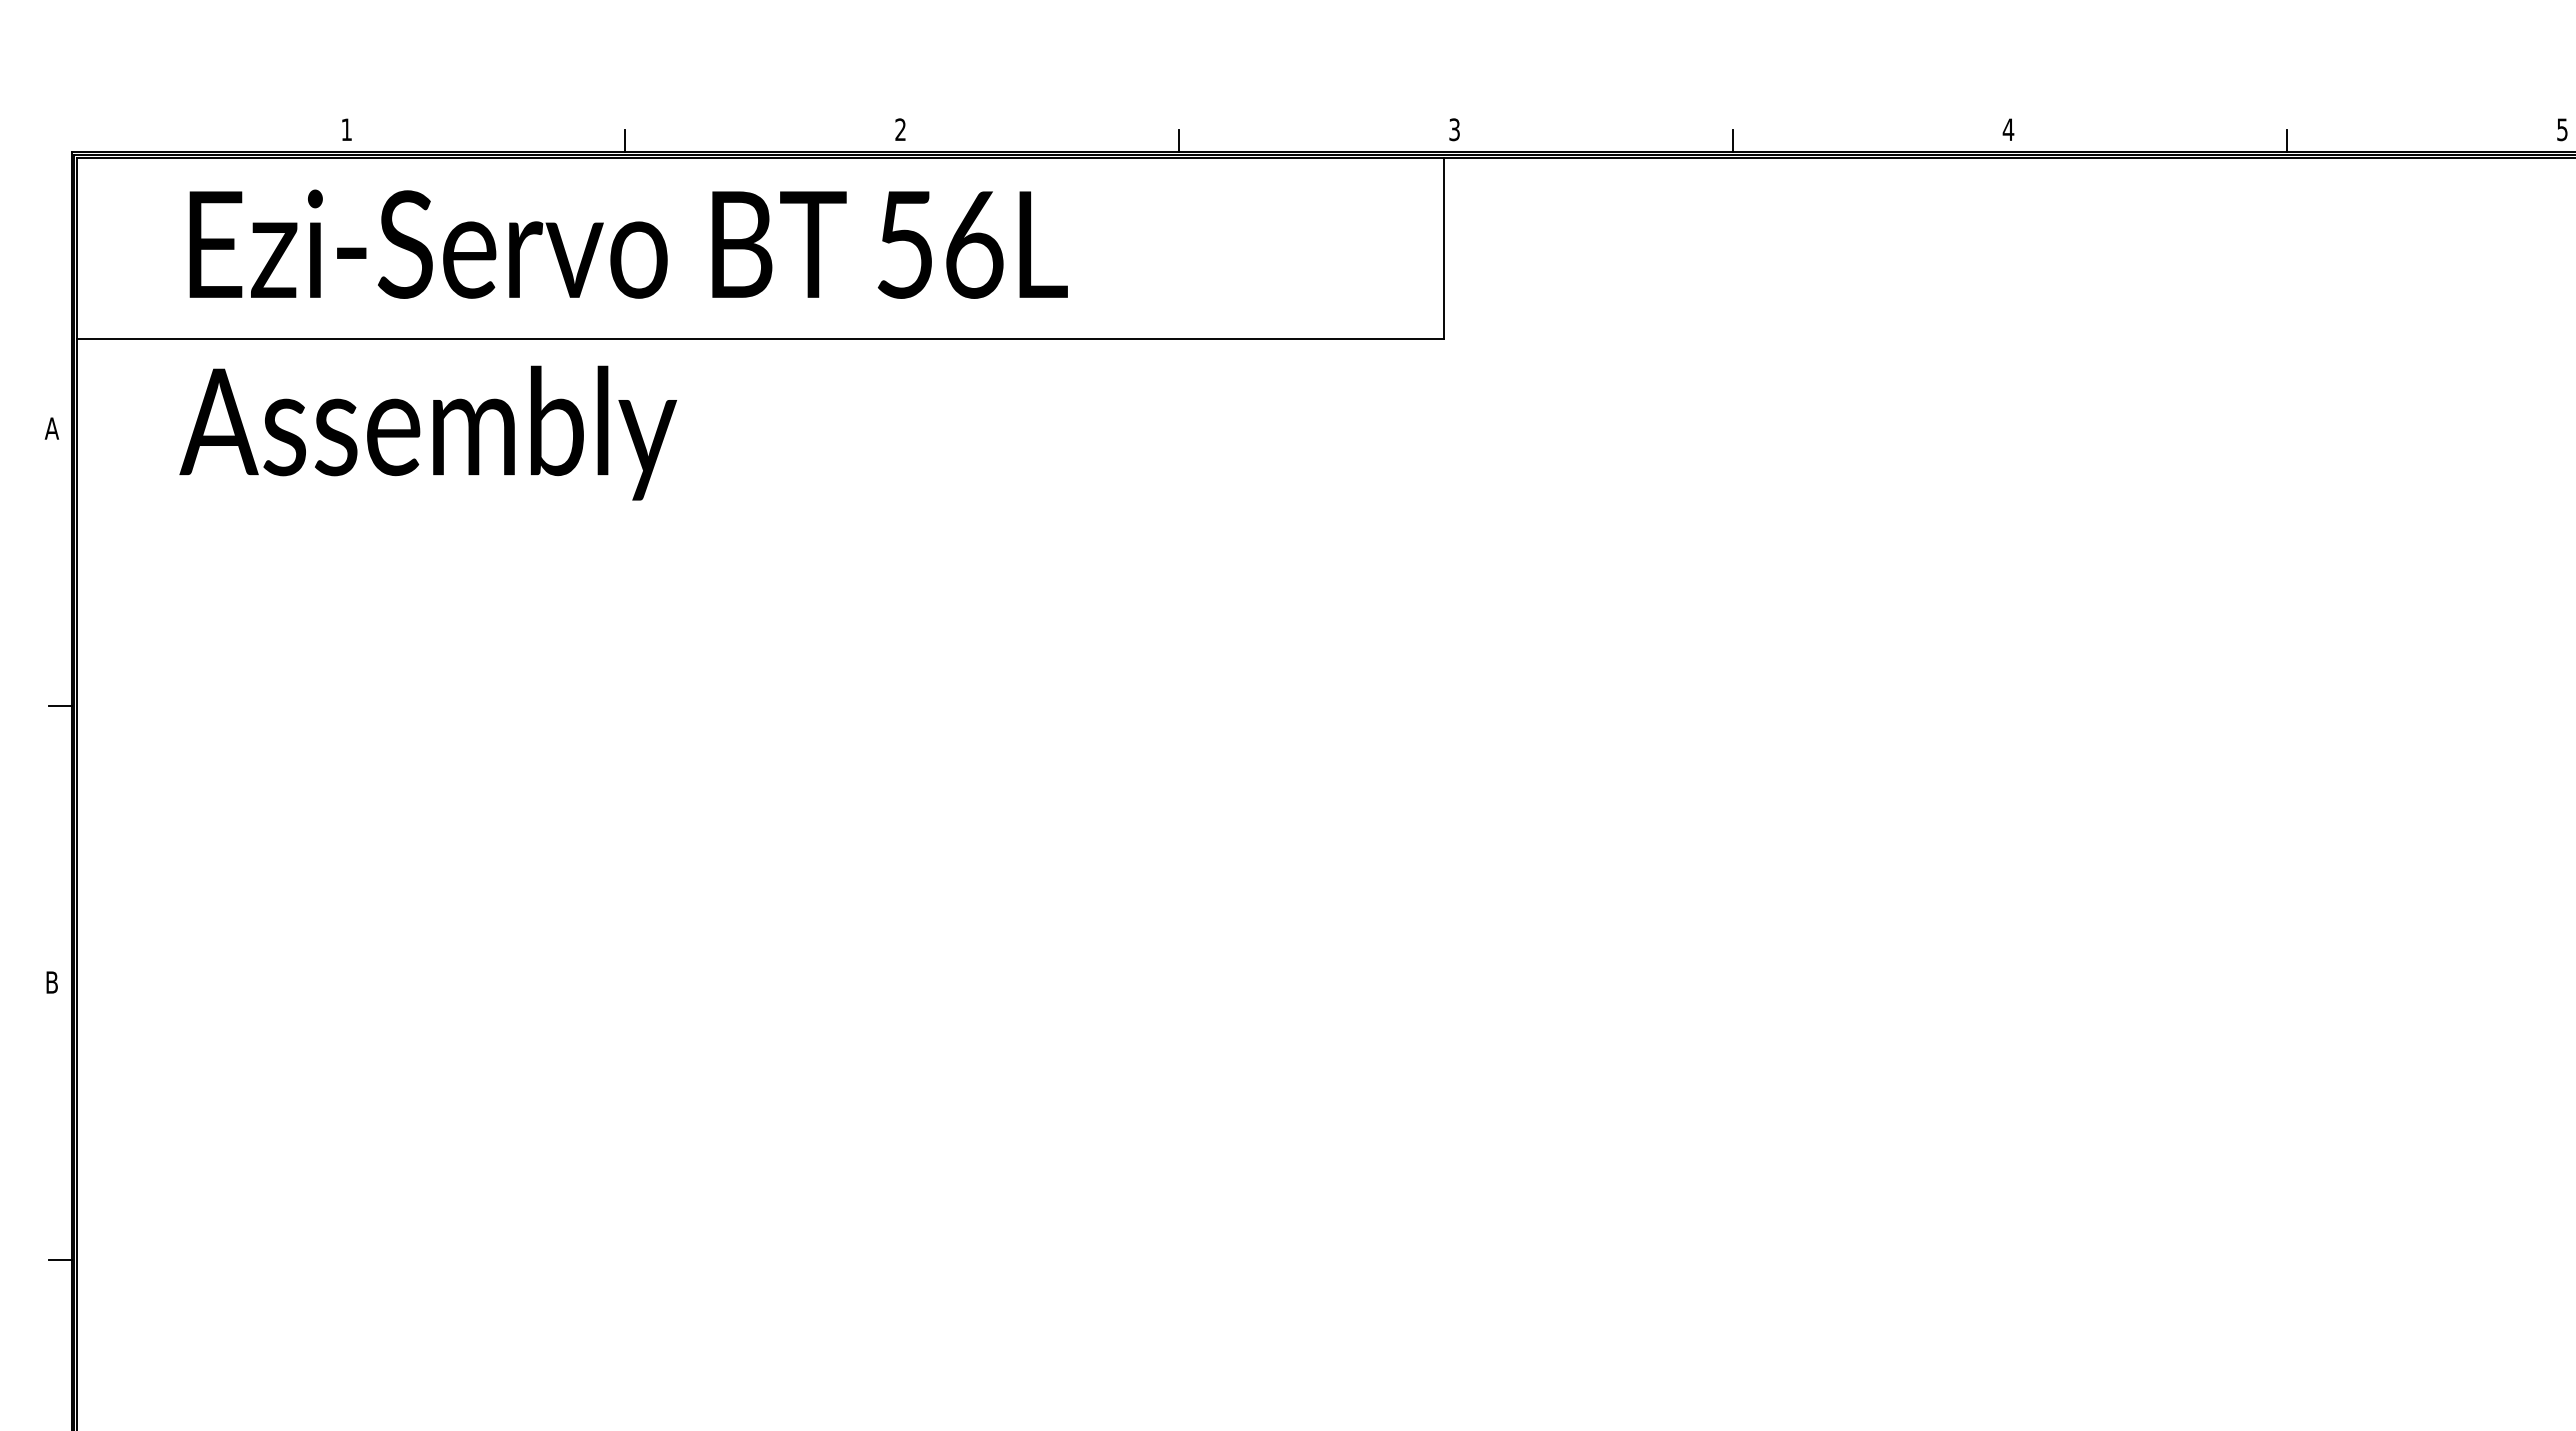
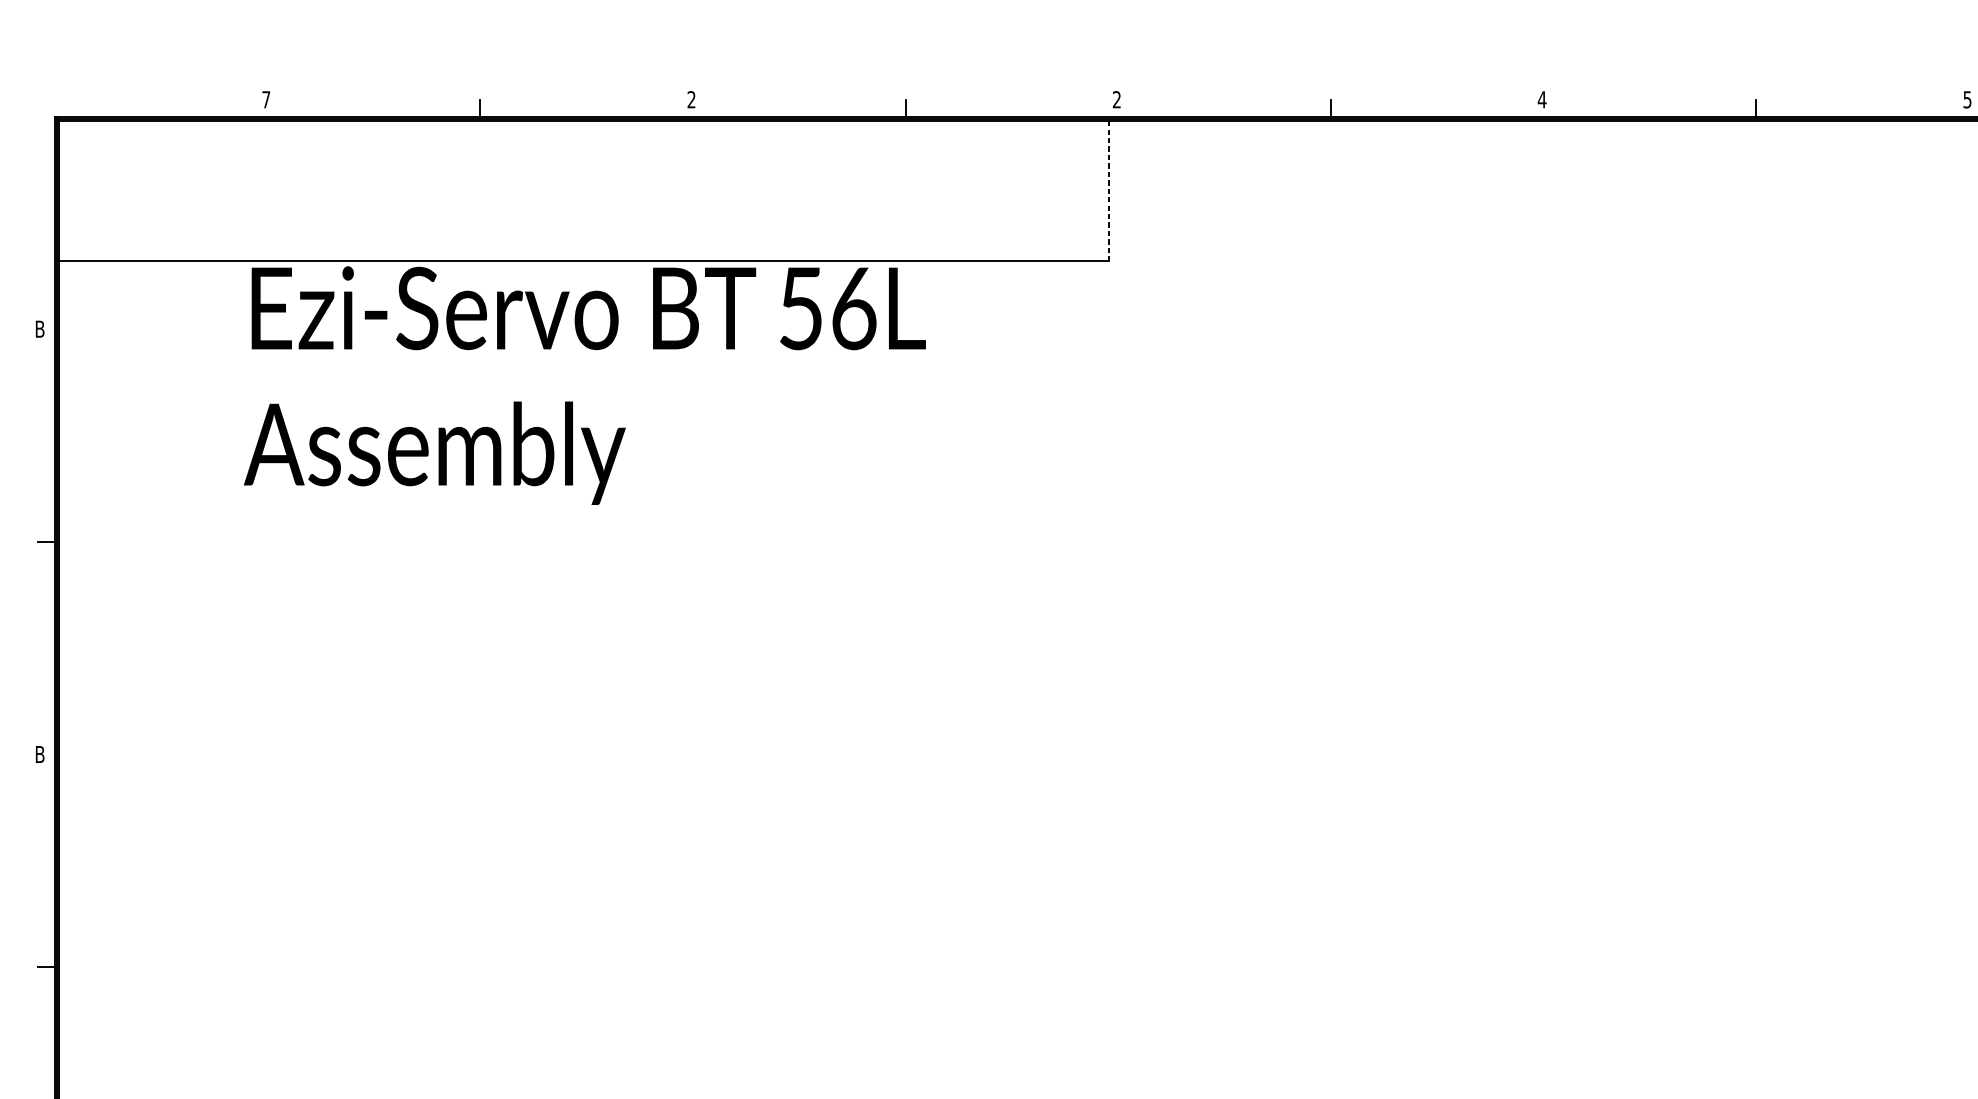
text: (346, 129) -> (266, 99), 1 -> 7
text: (1454, 129) -> (1116, 99), 3 -> 2
line: (1443, 248) -> (1108, 190), solid -> dashed
text: (623, 344) -> (584, 385), moved
text: (51, 428) -> (39, 329), A -> B

